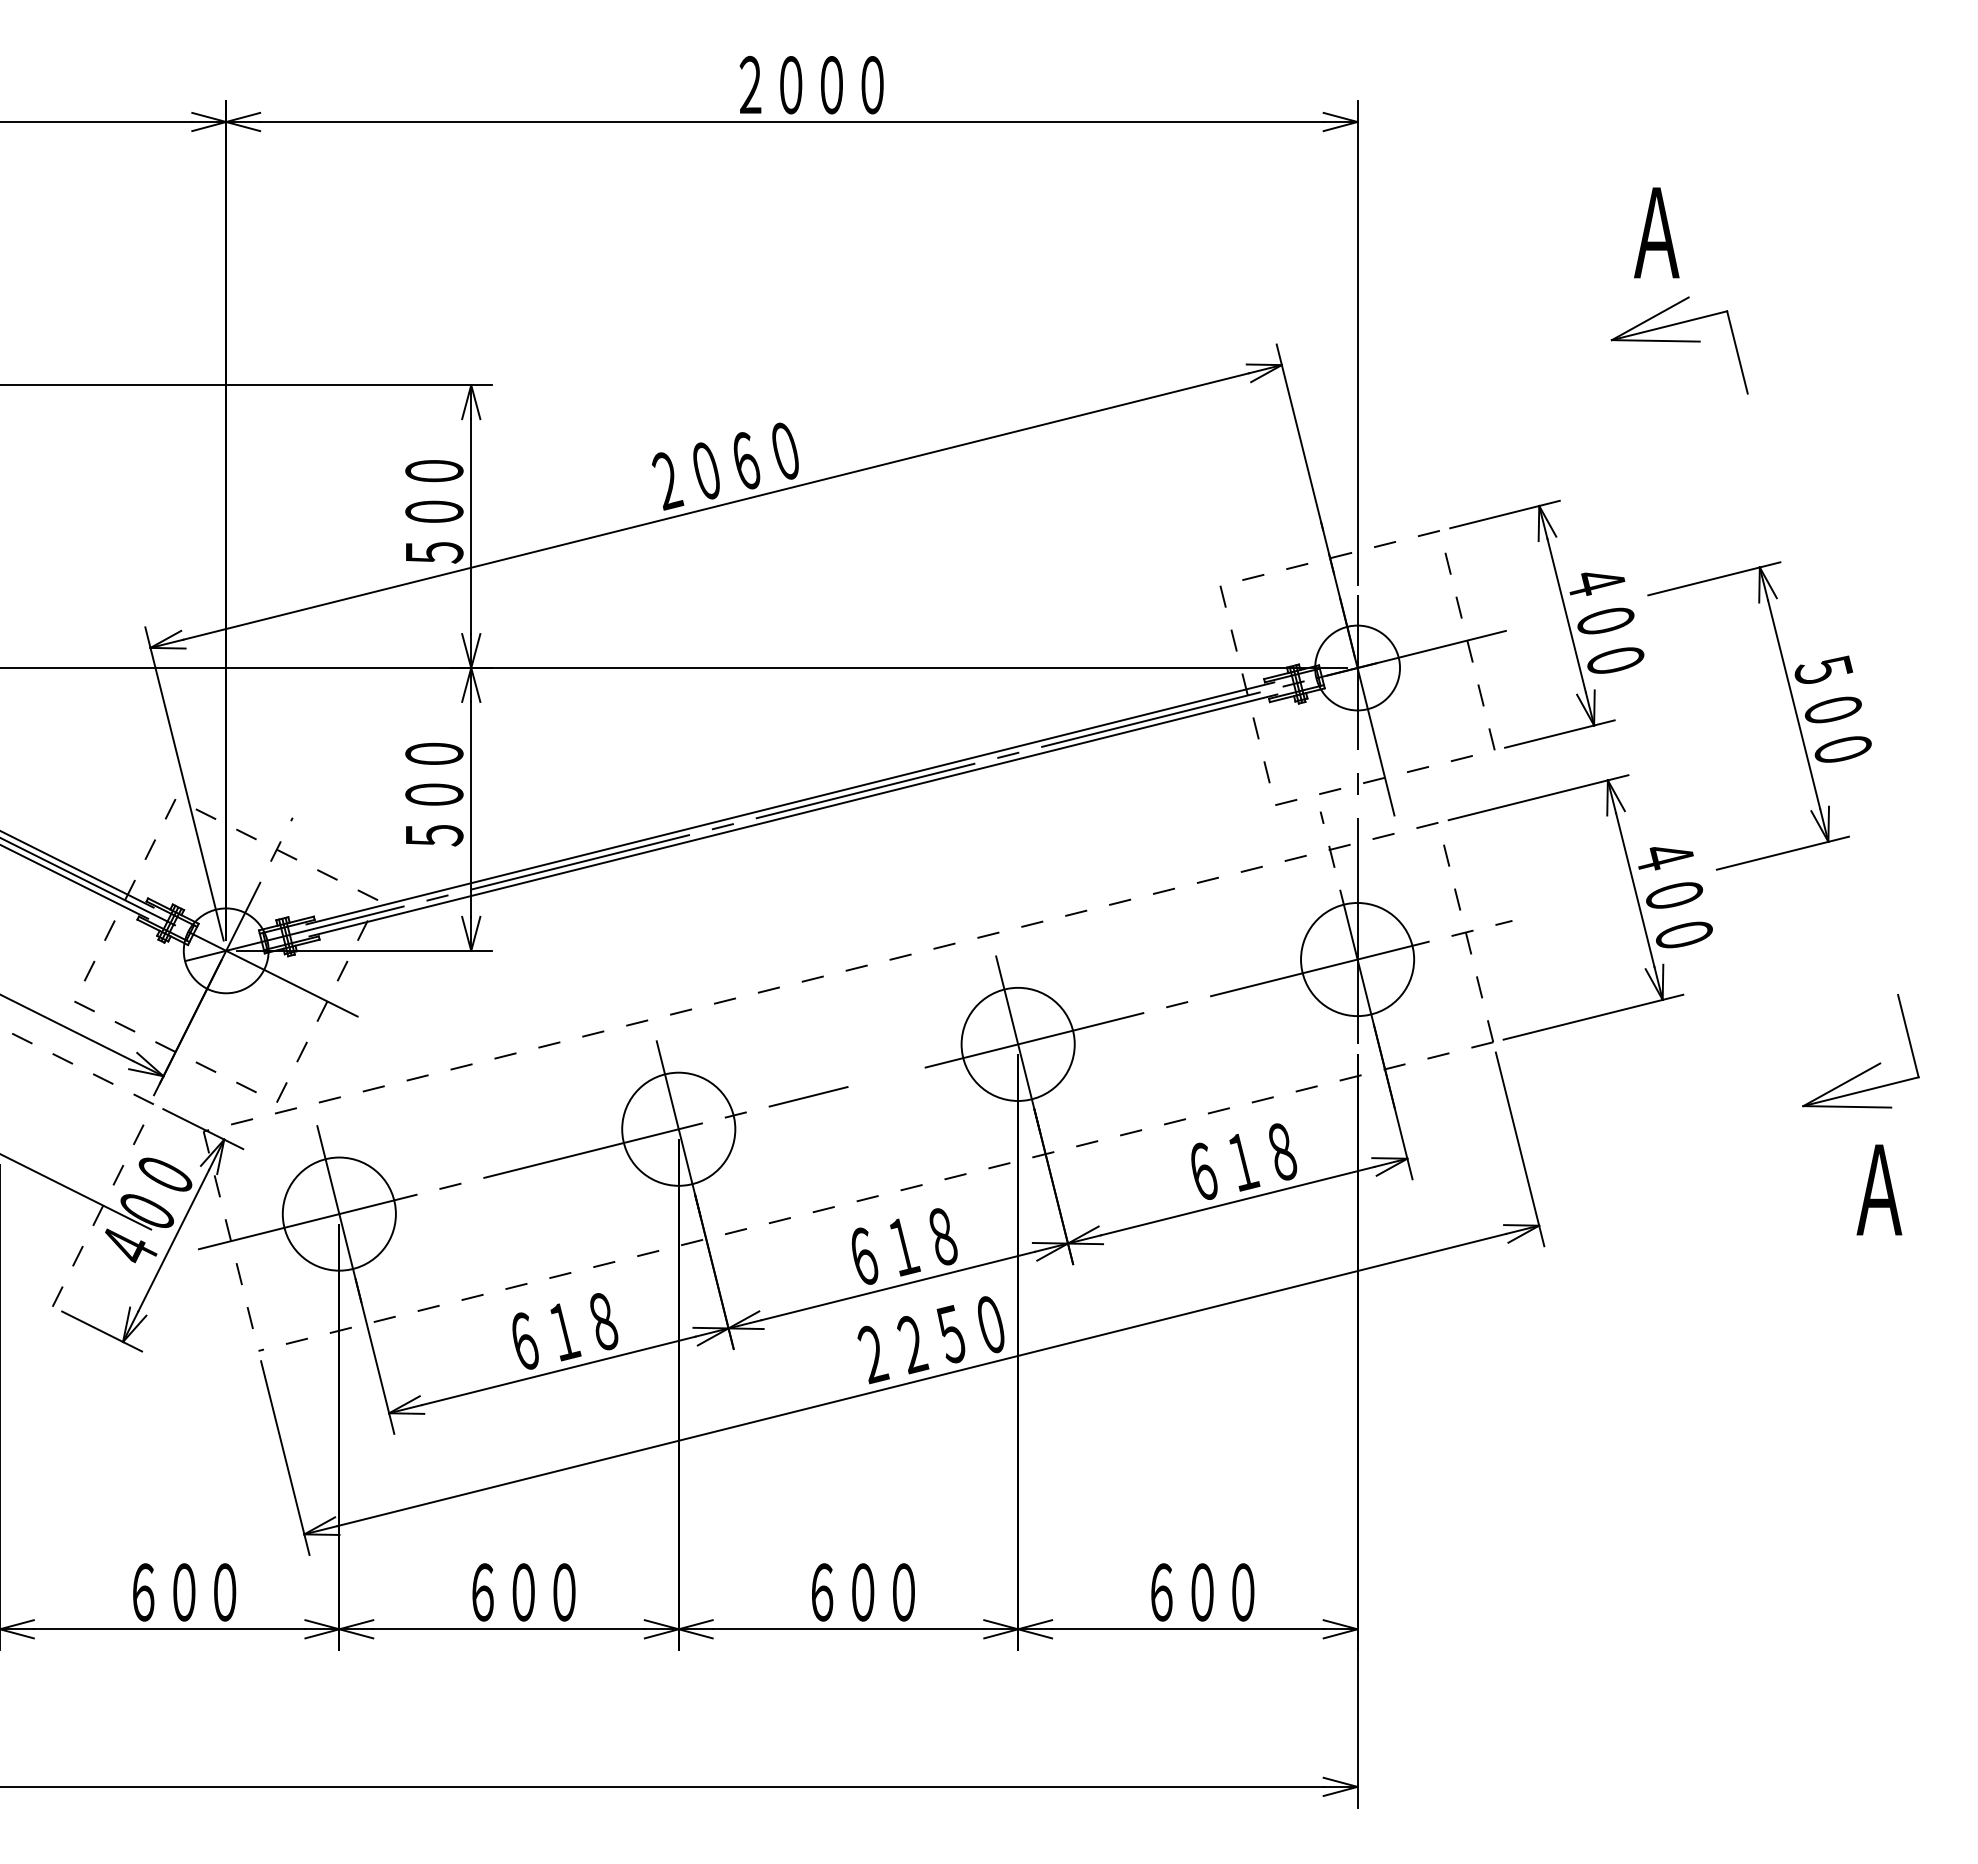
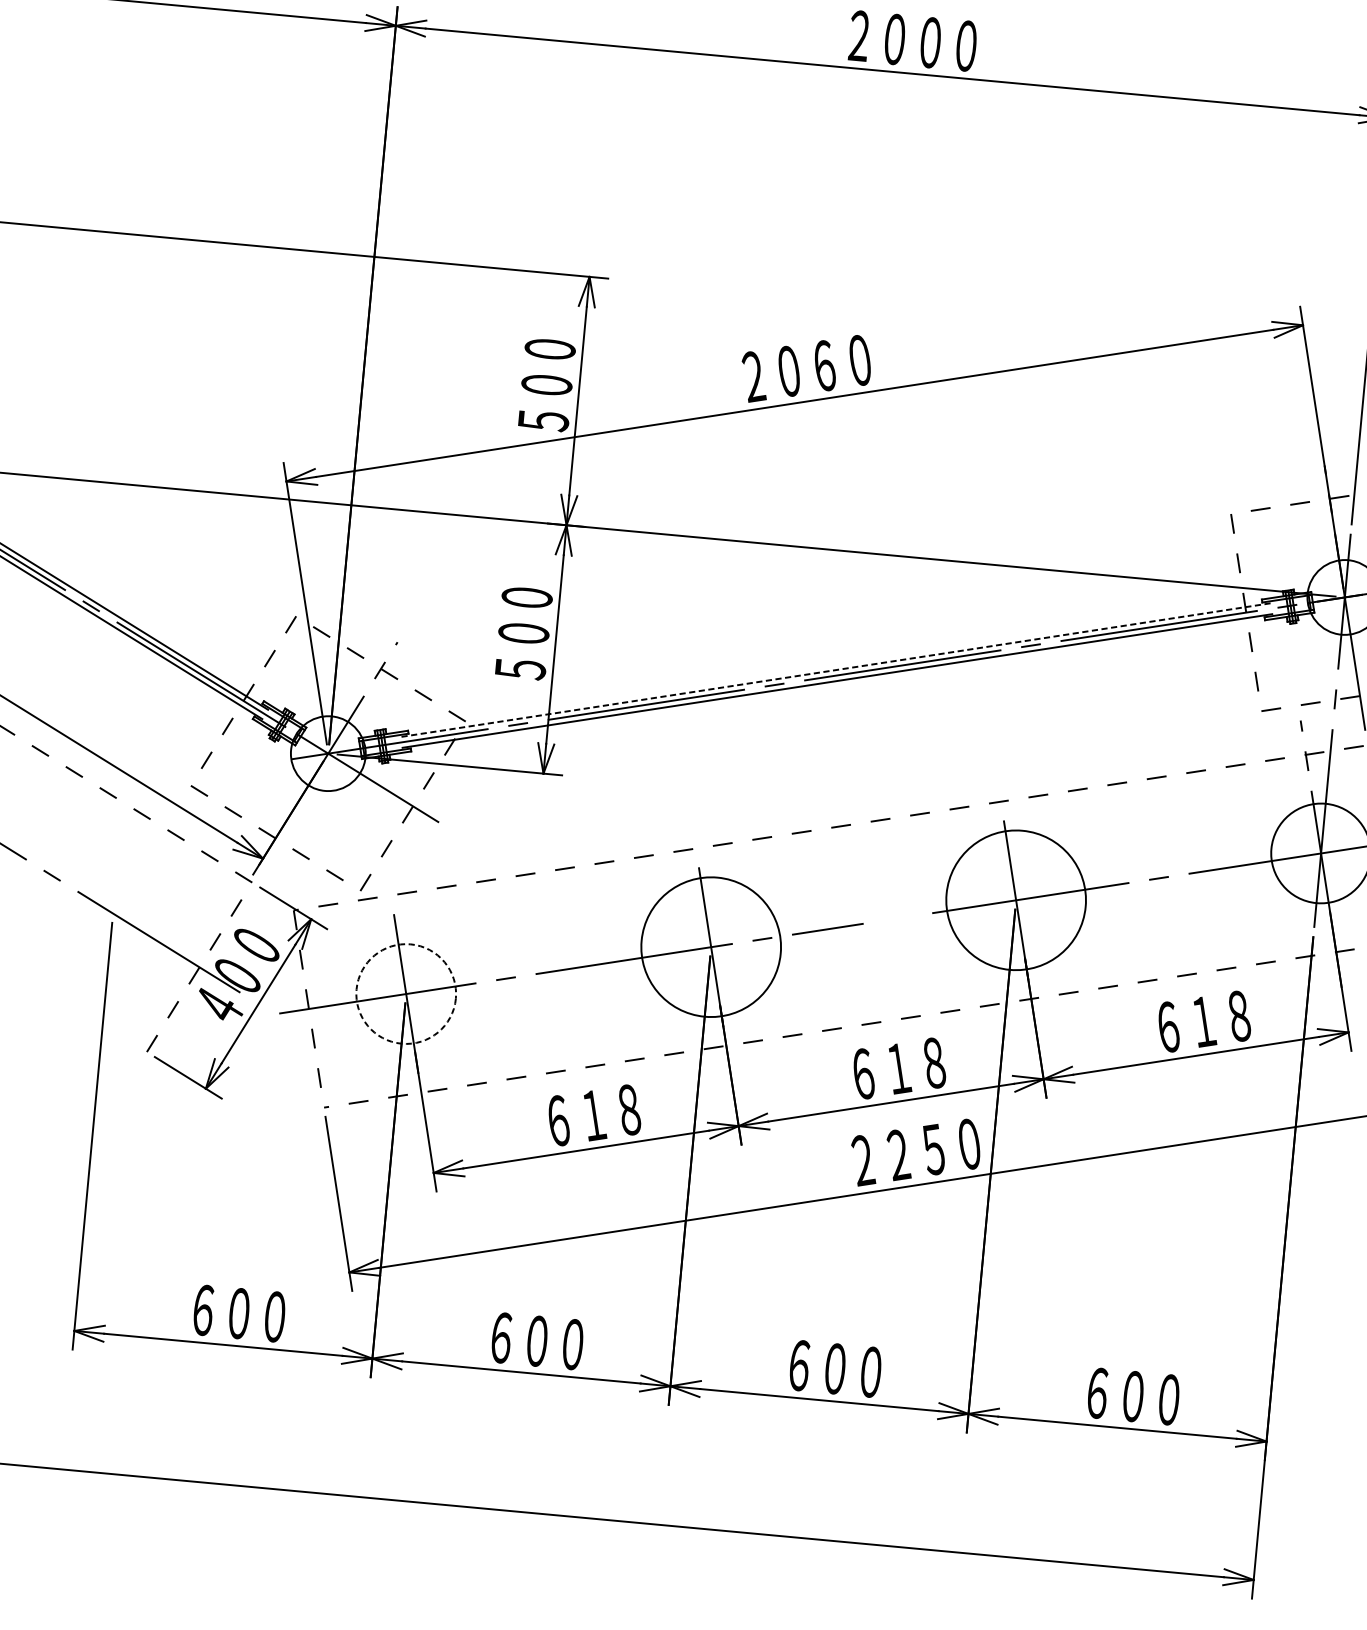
line: (790, 803) -> (835, 670), solid -> dashed
circle: (1017, 1043) -> (1015, 899), size x1.4
circle: (678, 1128) -> (711, 946), size x1.4
circle: (338, 1213) -> (405, 993), solid -> dashed

